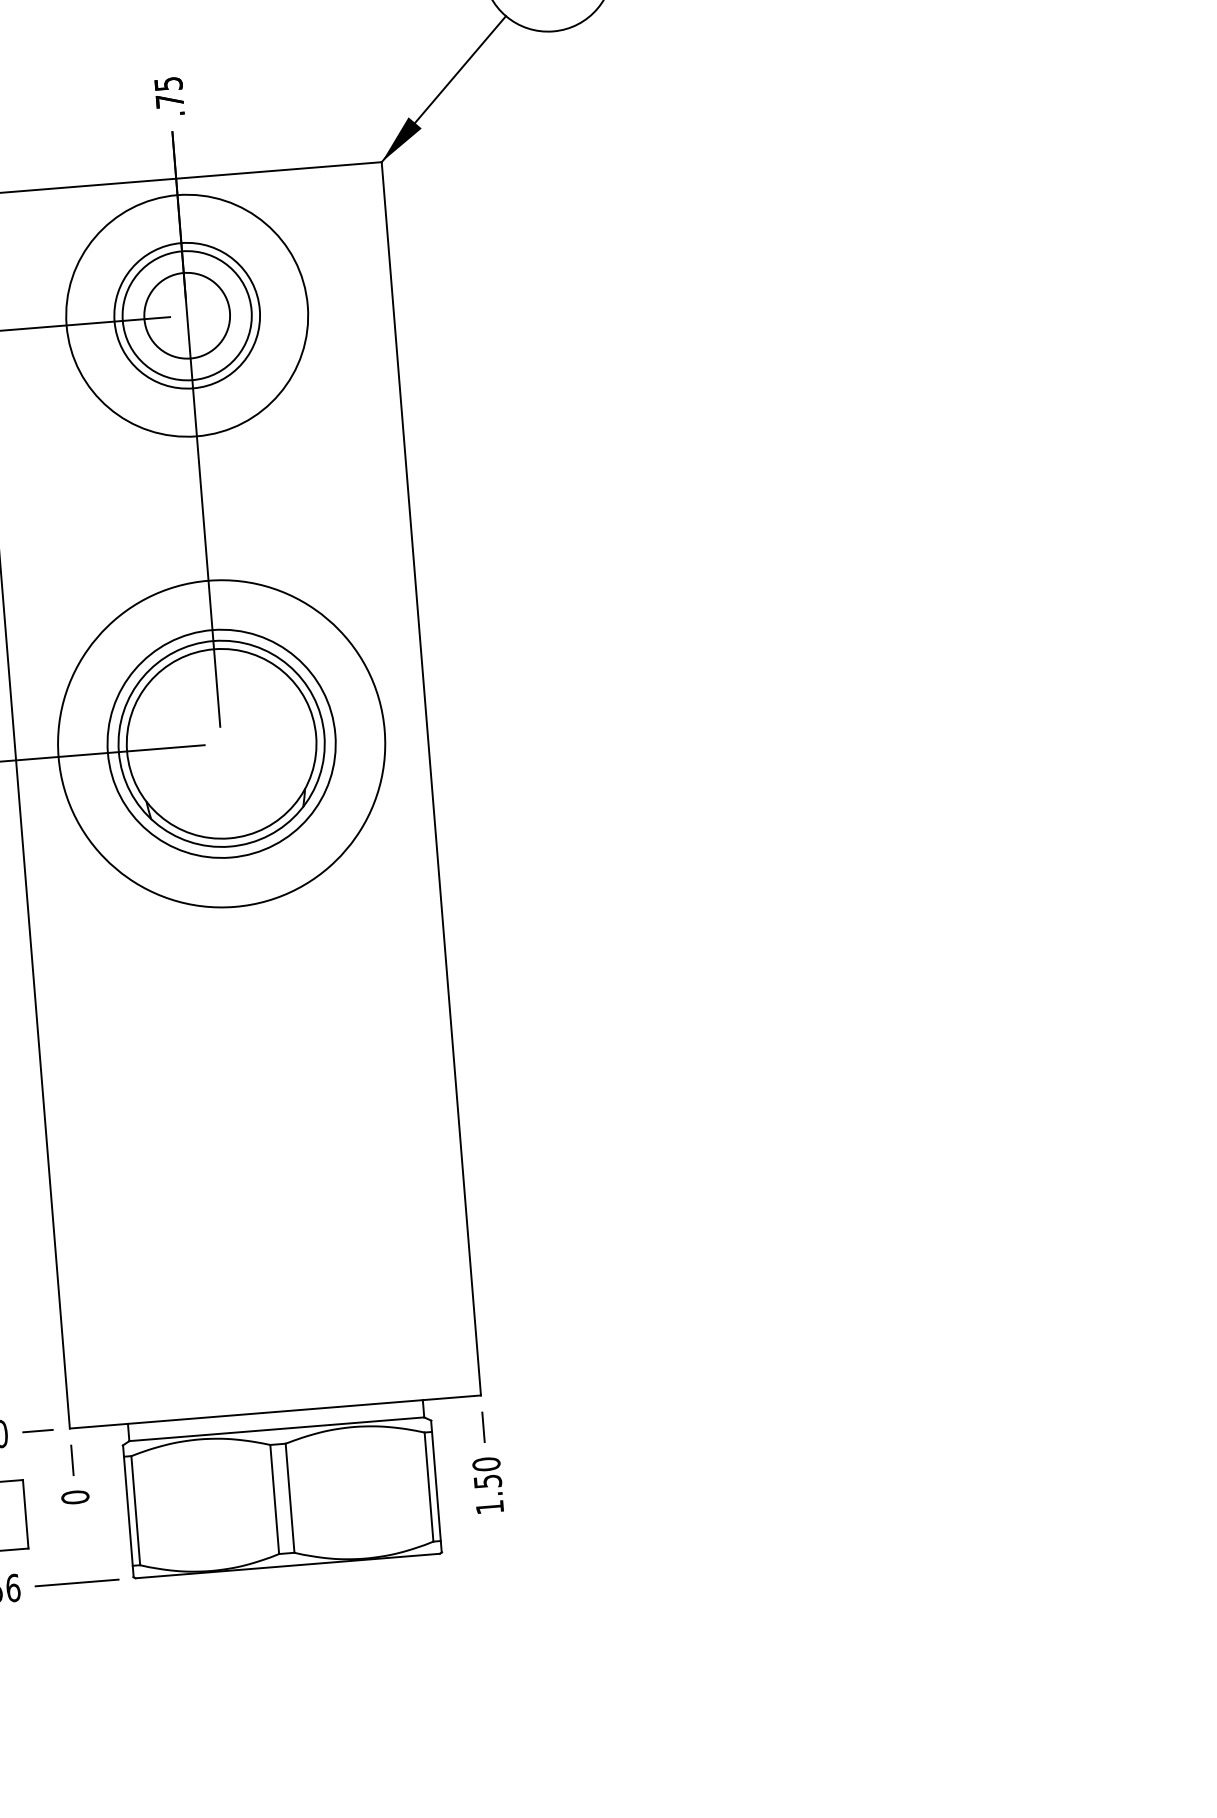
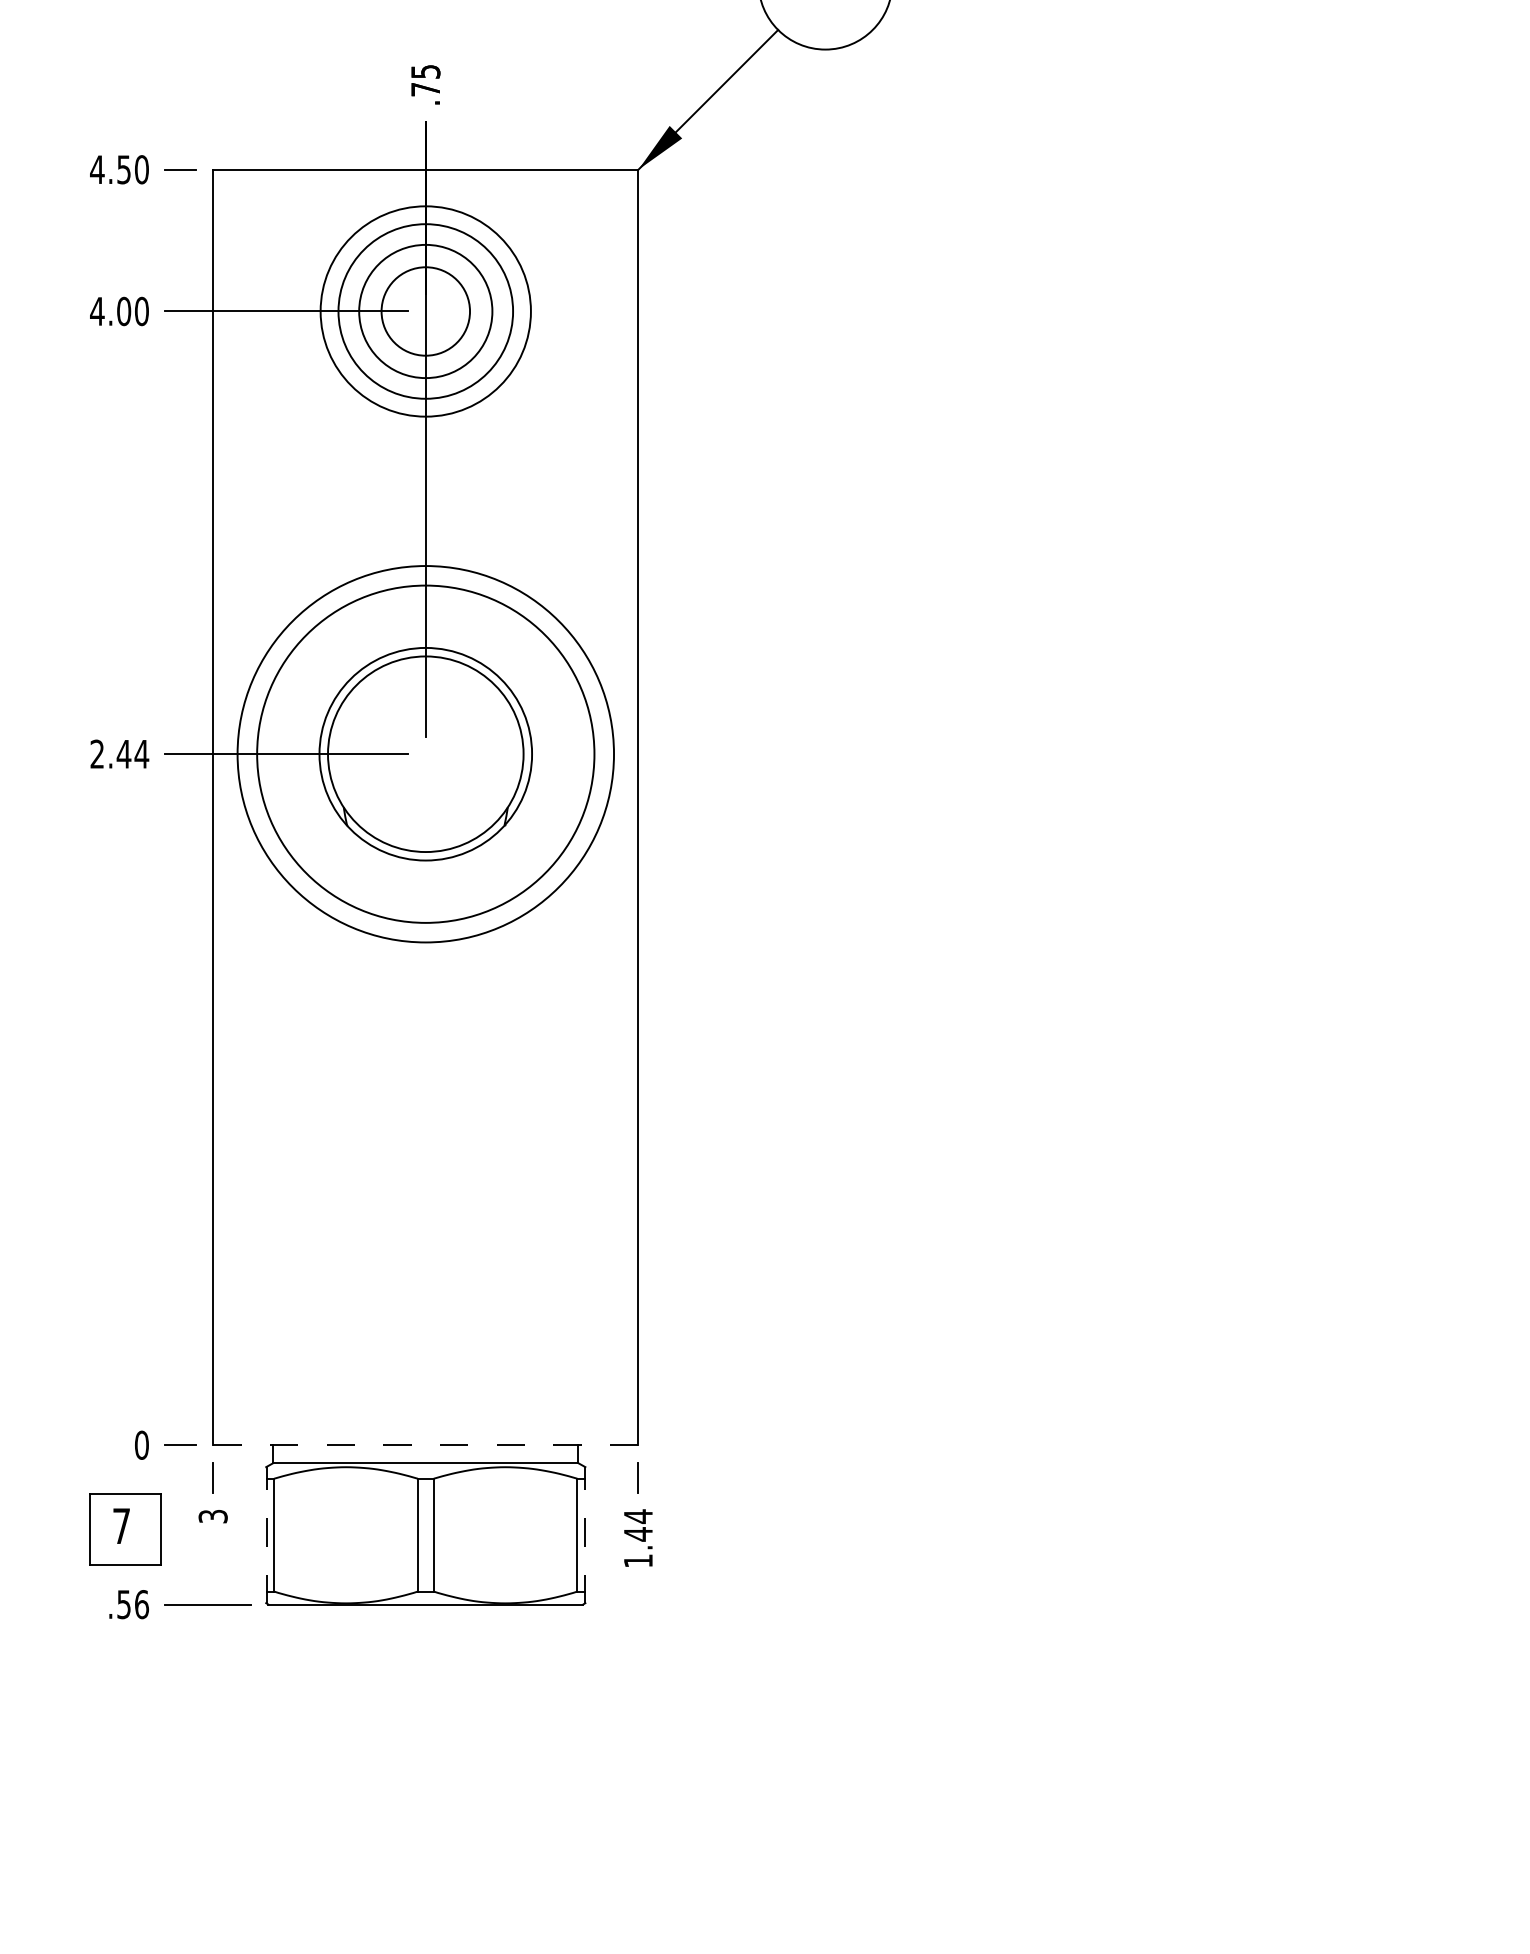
circle: (186, 315) -> (425, 311), size x0.7
circle: (186, 315) -> (425, 311), size x1.4
circle: (221, 743) -> (425, 753), size x1.6
line: (275, 1412) -> (425, 1445), solid -> dashed
text: (487, 1472) -> (638, 1525), 1.50 -> 1.44
line: (436, 1485) -> (585, 1534), solid -> dashed
text: (74, 1497) -> (212, 1516), 0 -> 3
line: (128, 1510) -> (266, 1534), solid -> dashed

